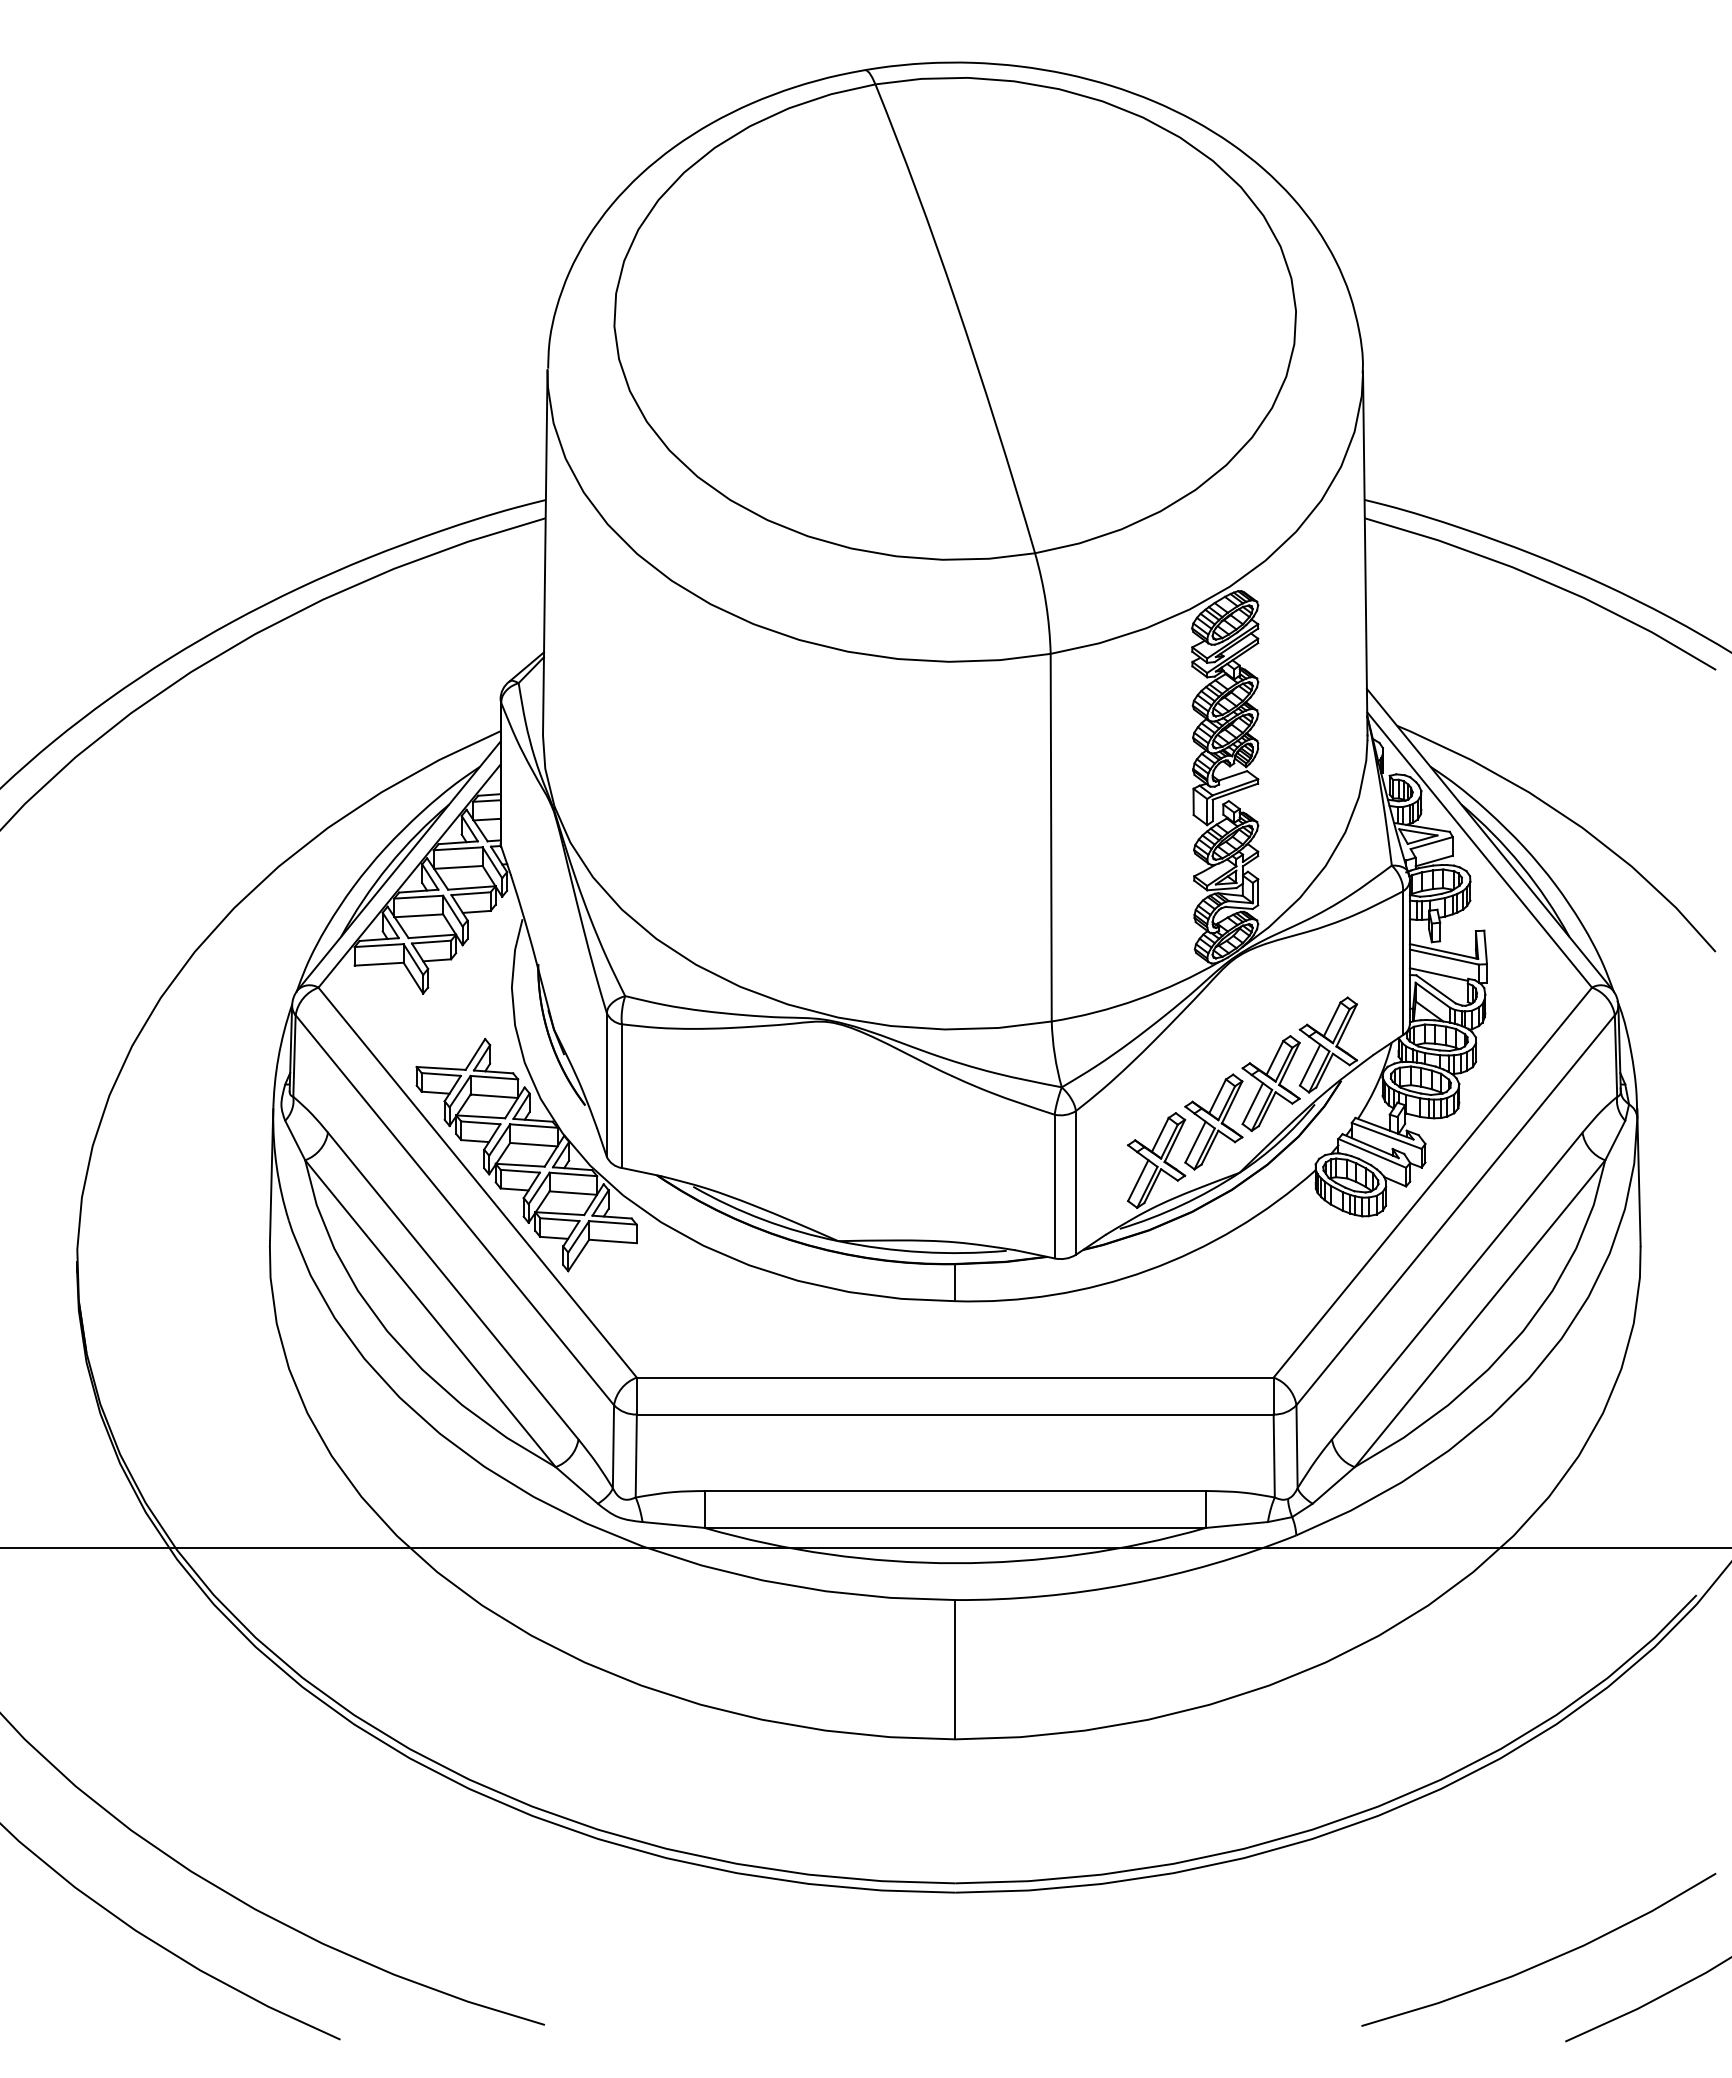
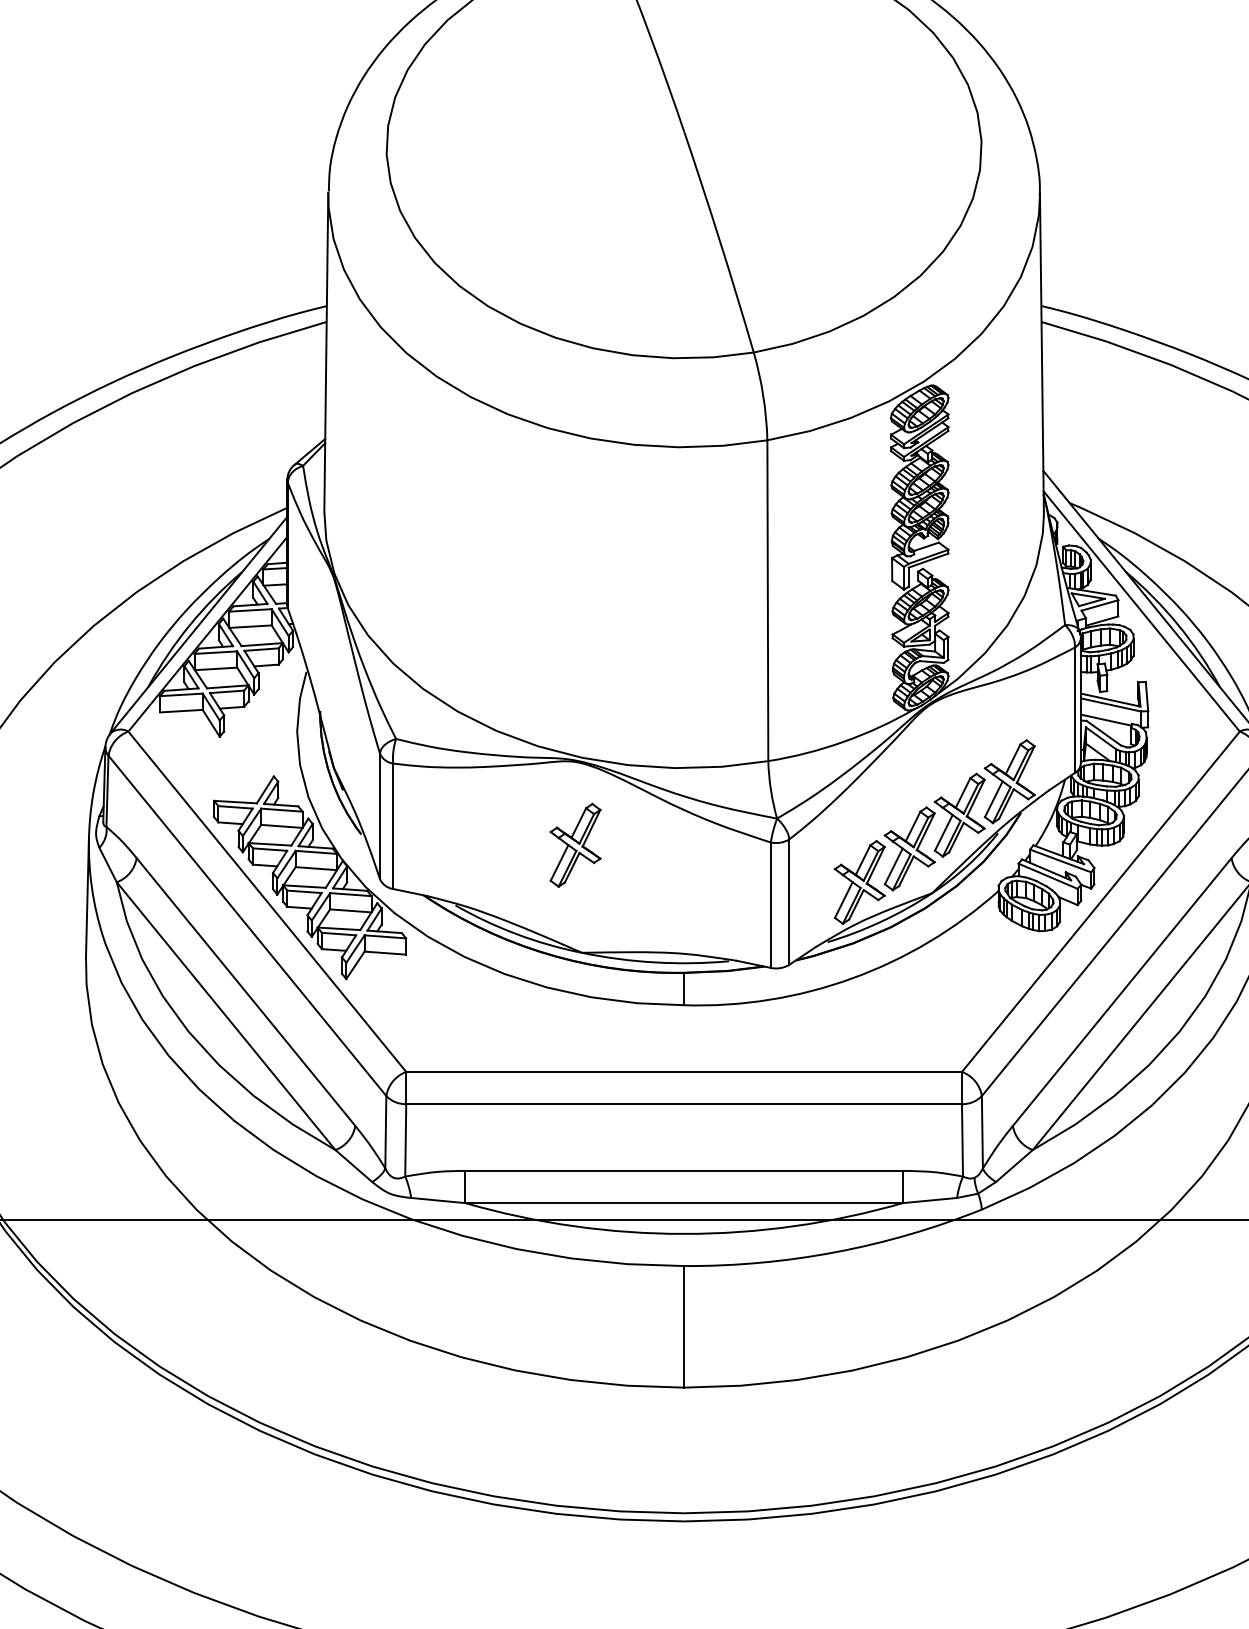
part: (830, 1117) -> (575, 844), added

